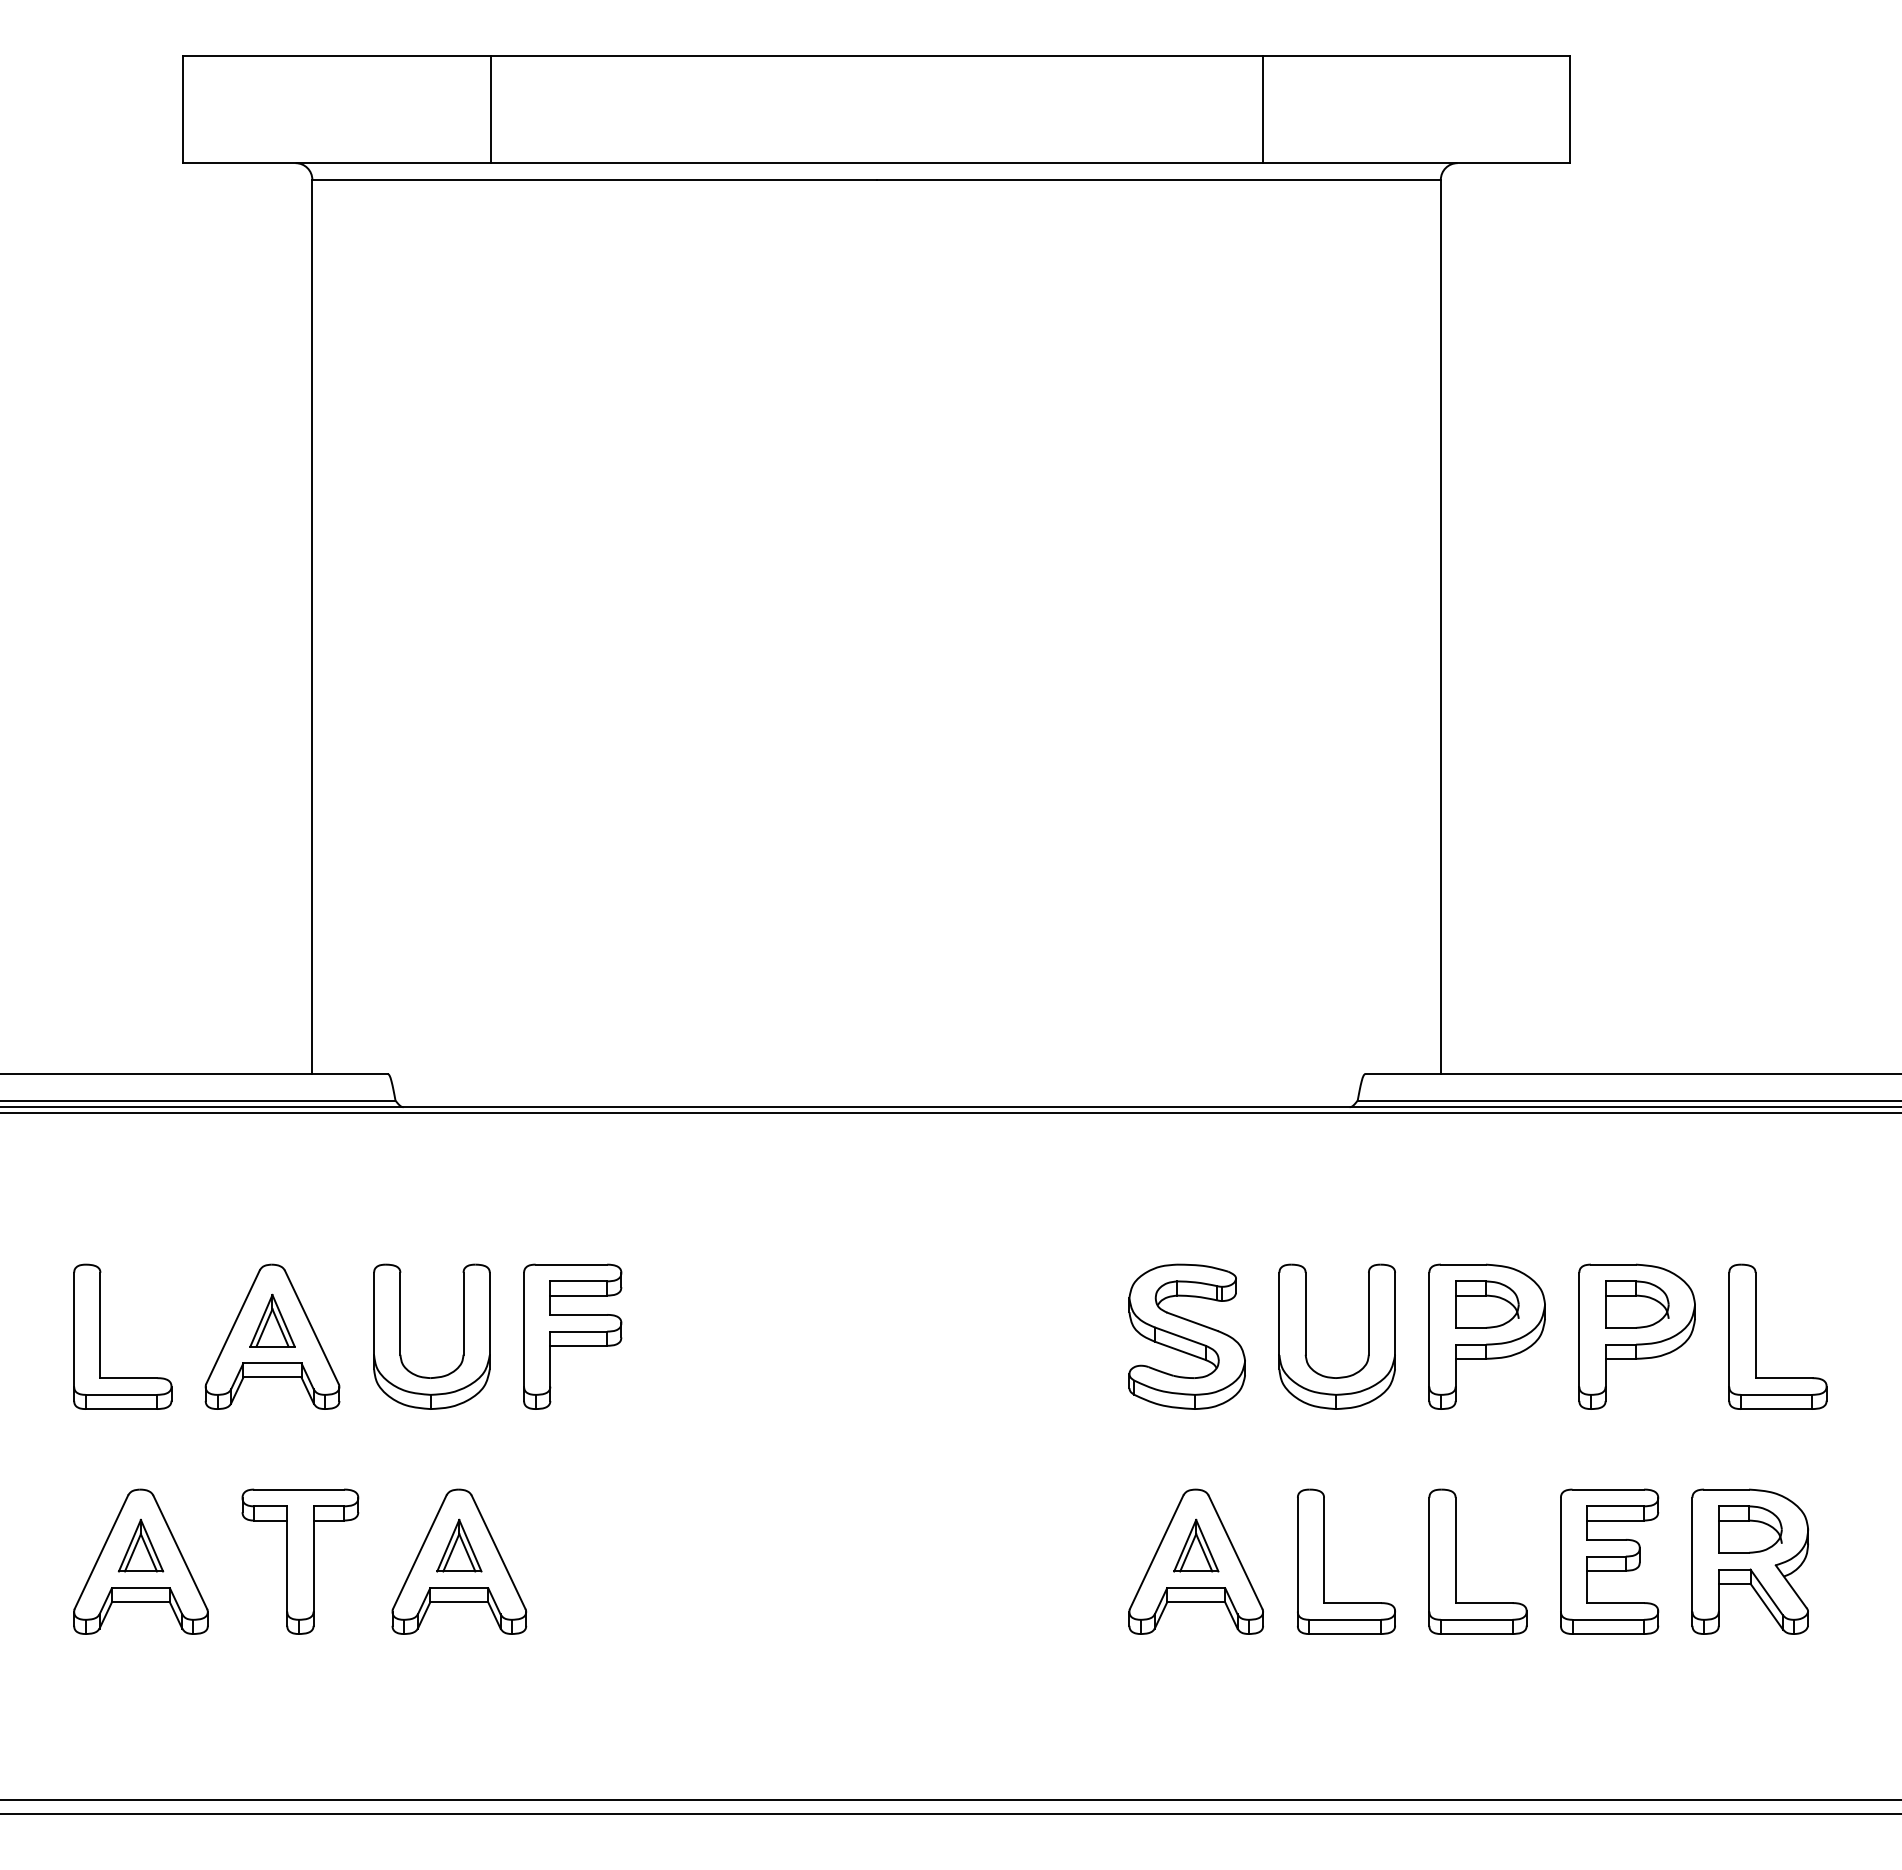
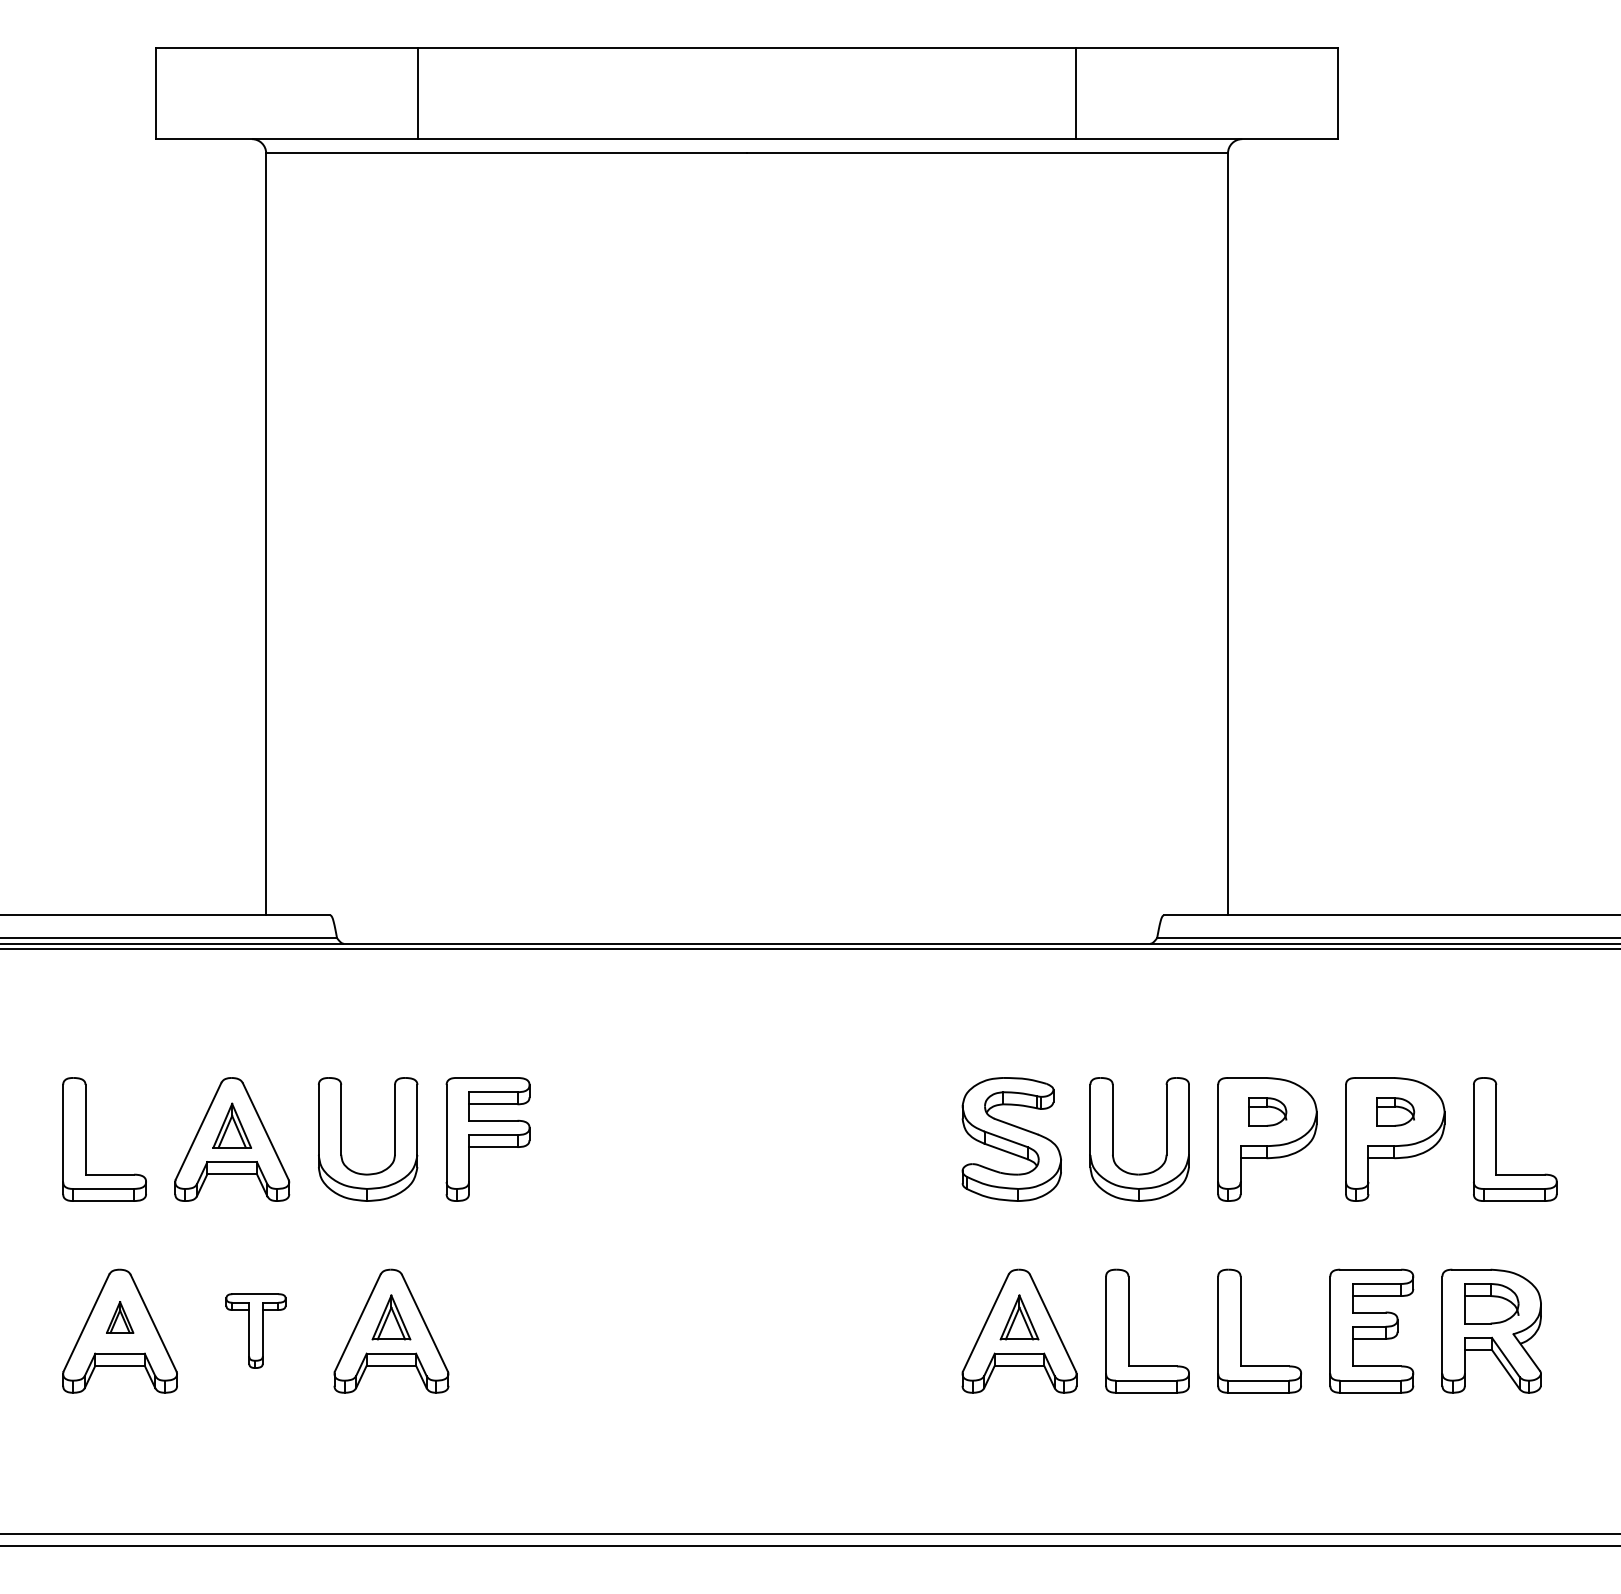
part: (1487, 1304) -> (1267, 1111), size x0.7
part: (1637, 1304) -> (1395, 1111), size x0.7
part: (140, 1545) -> (119, 1317), size x0.7
part: (300, 1561) -> (256, 1330), size x0.6

